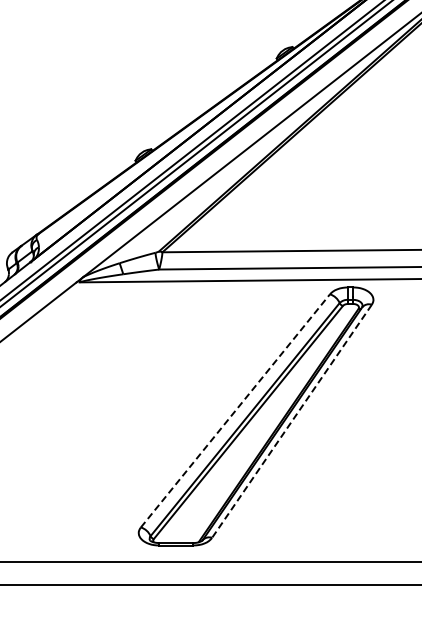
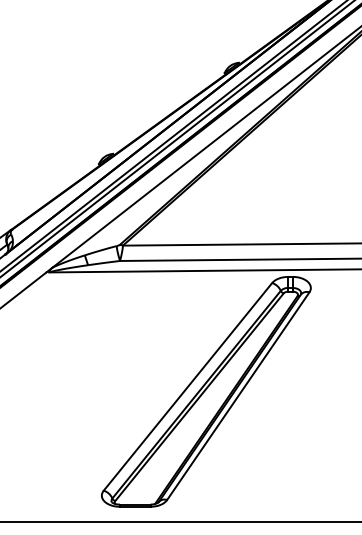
line: (235, 410) -> (188, 386), dashed -> solid
line: (291, 421) -> (237, 396), dashed -> solid

